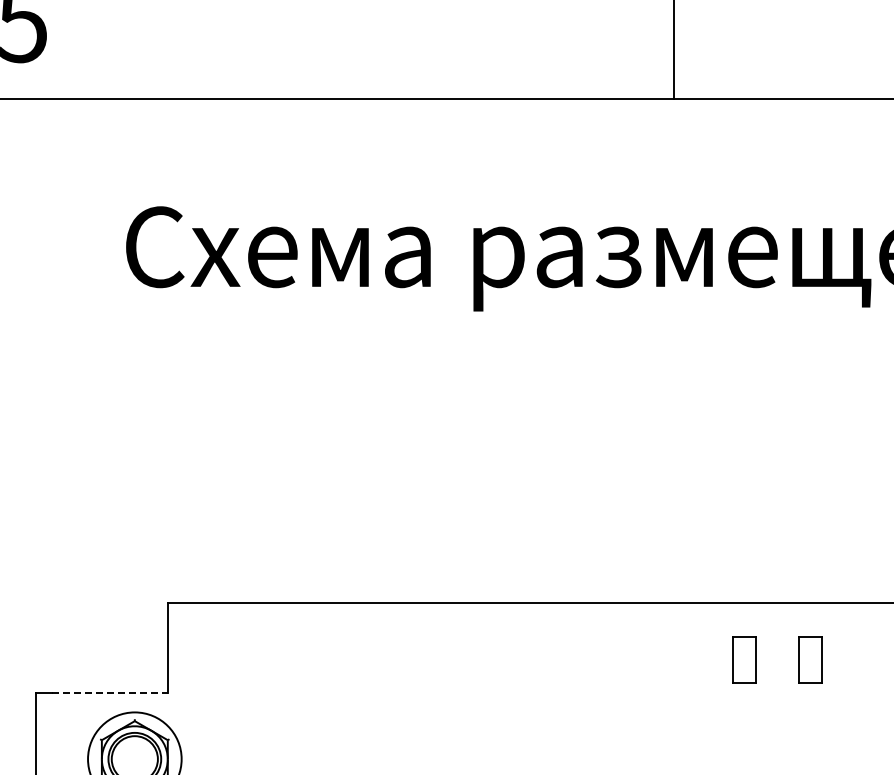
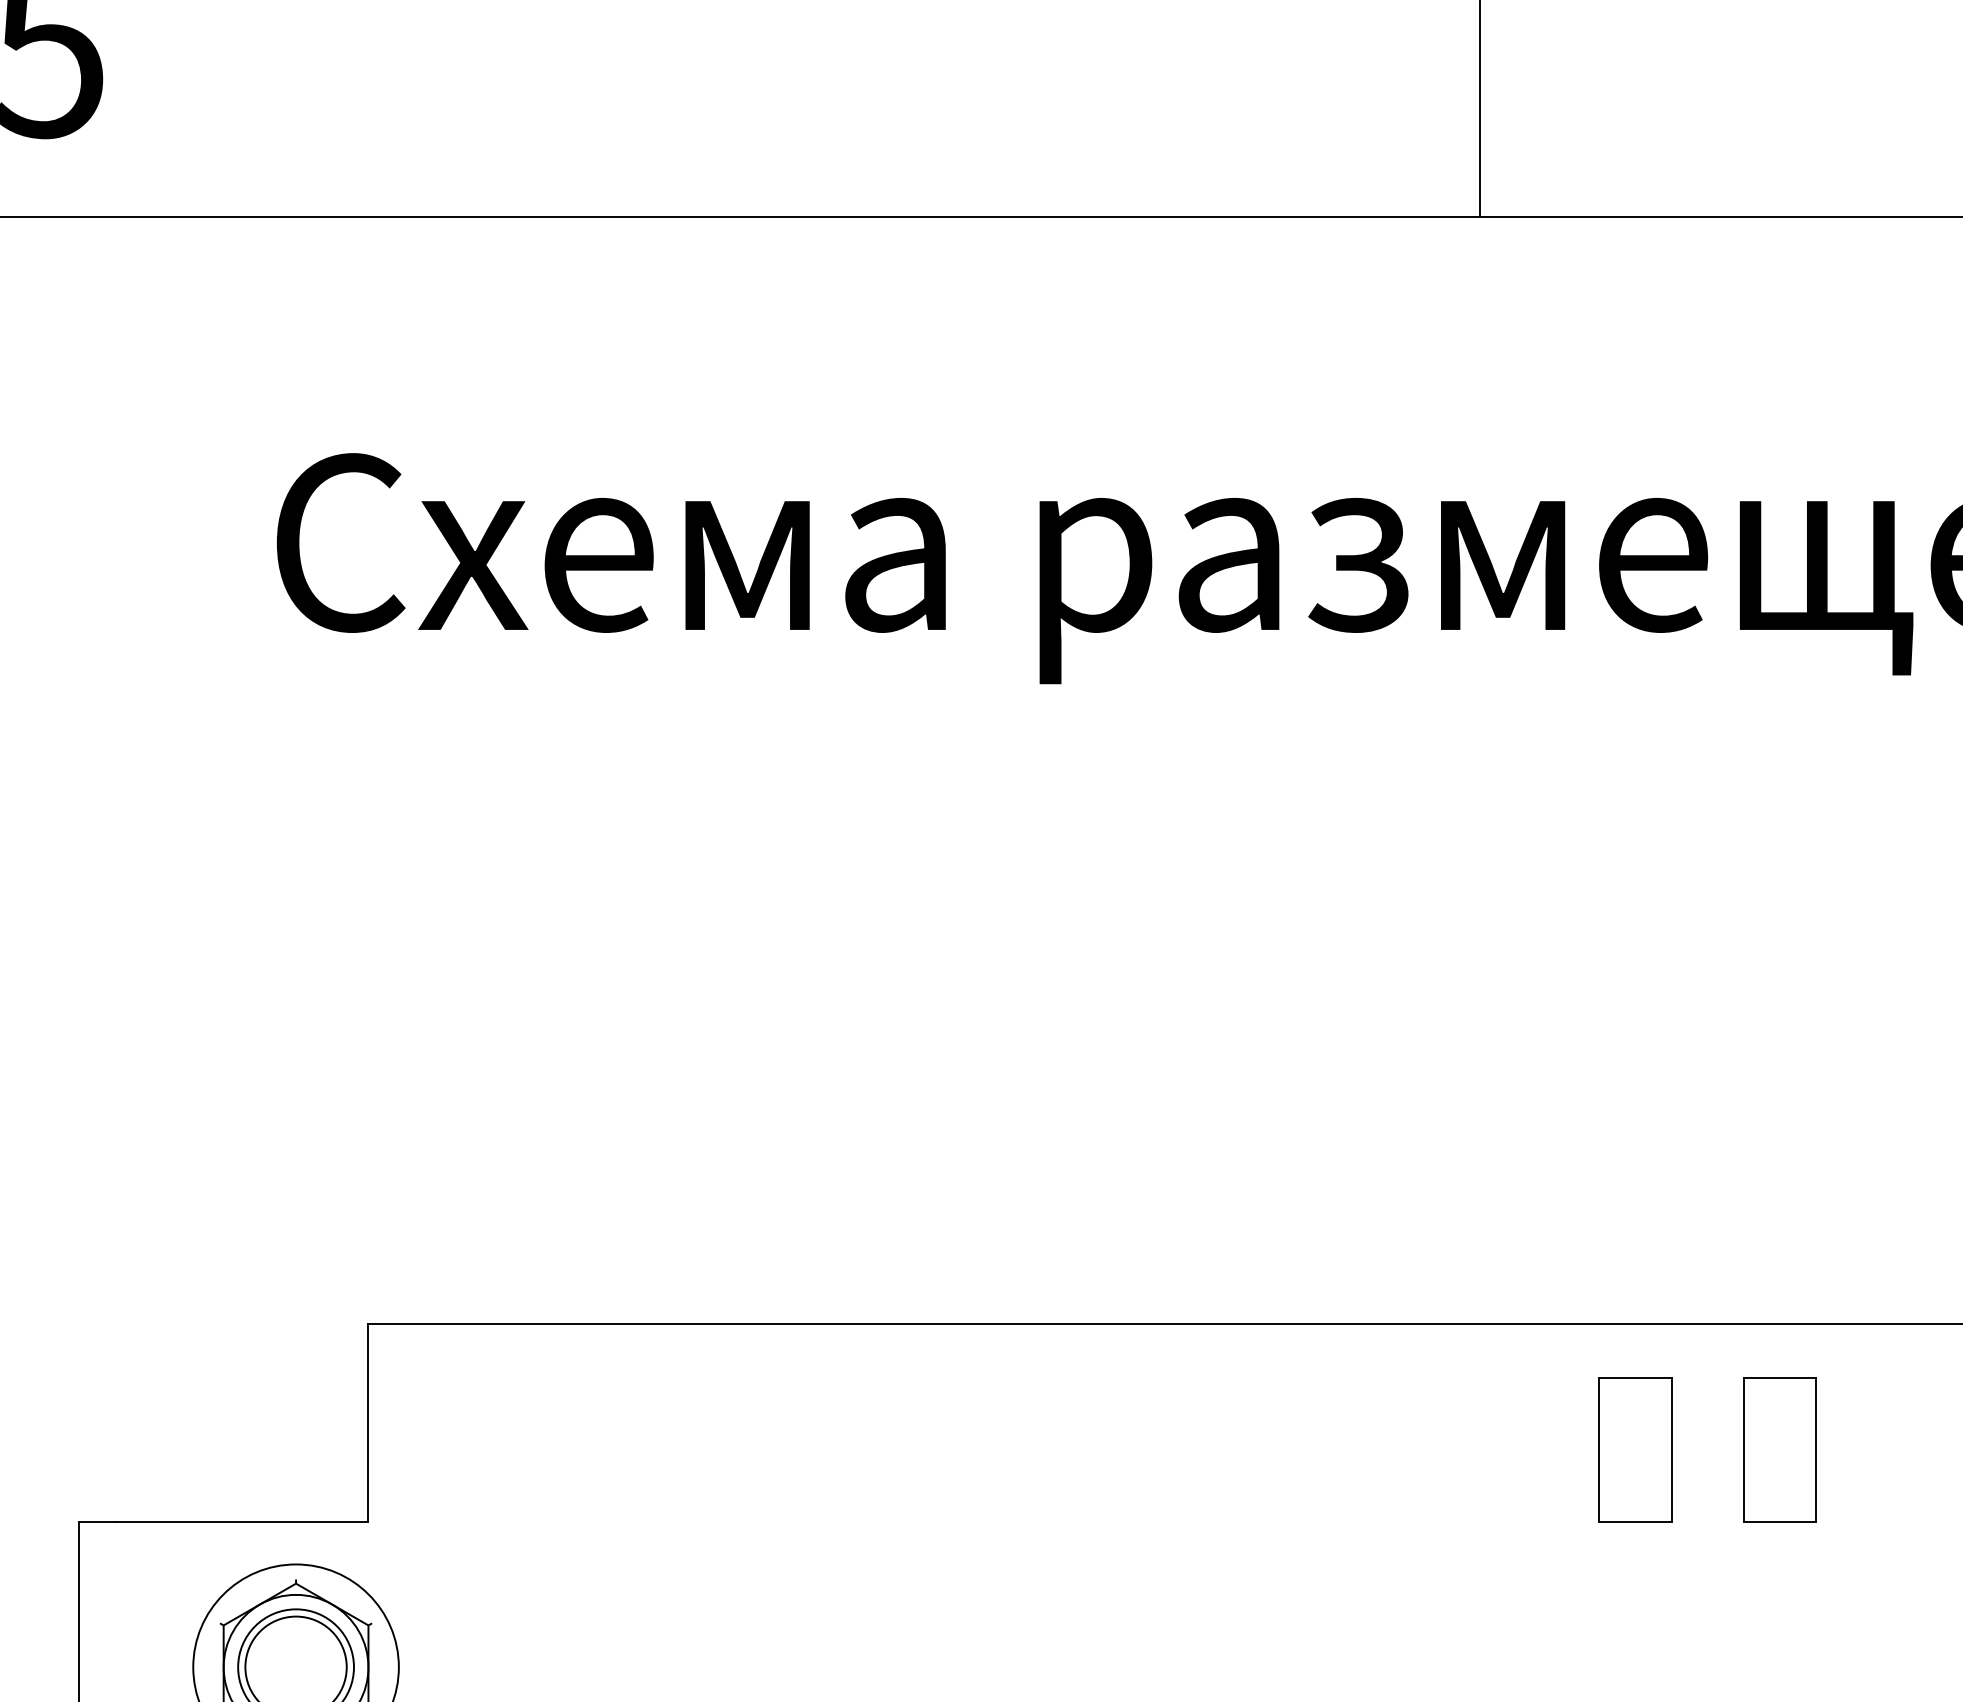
part: (744, 659) -> (1634, 1448), size x1.43
part: (810, 659) -> (1779, 1448), size x1.43
line: (110, 693) -> (242, 1522), dashed -> solid

